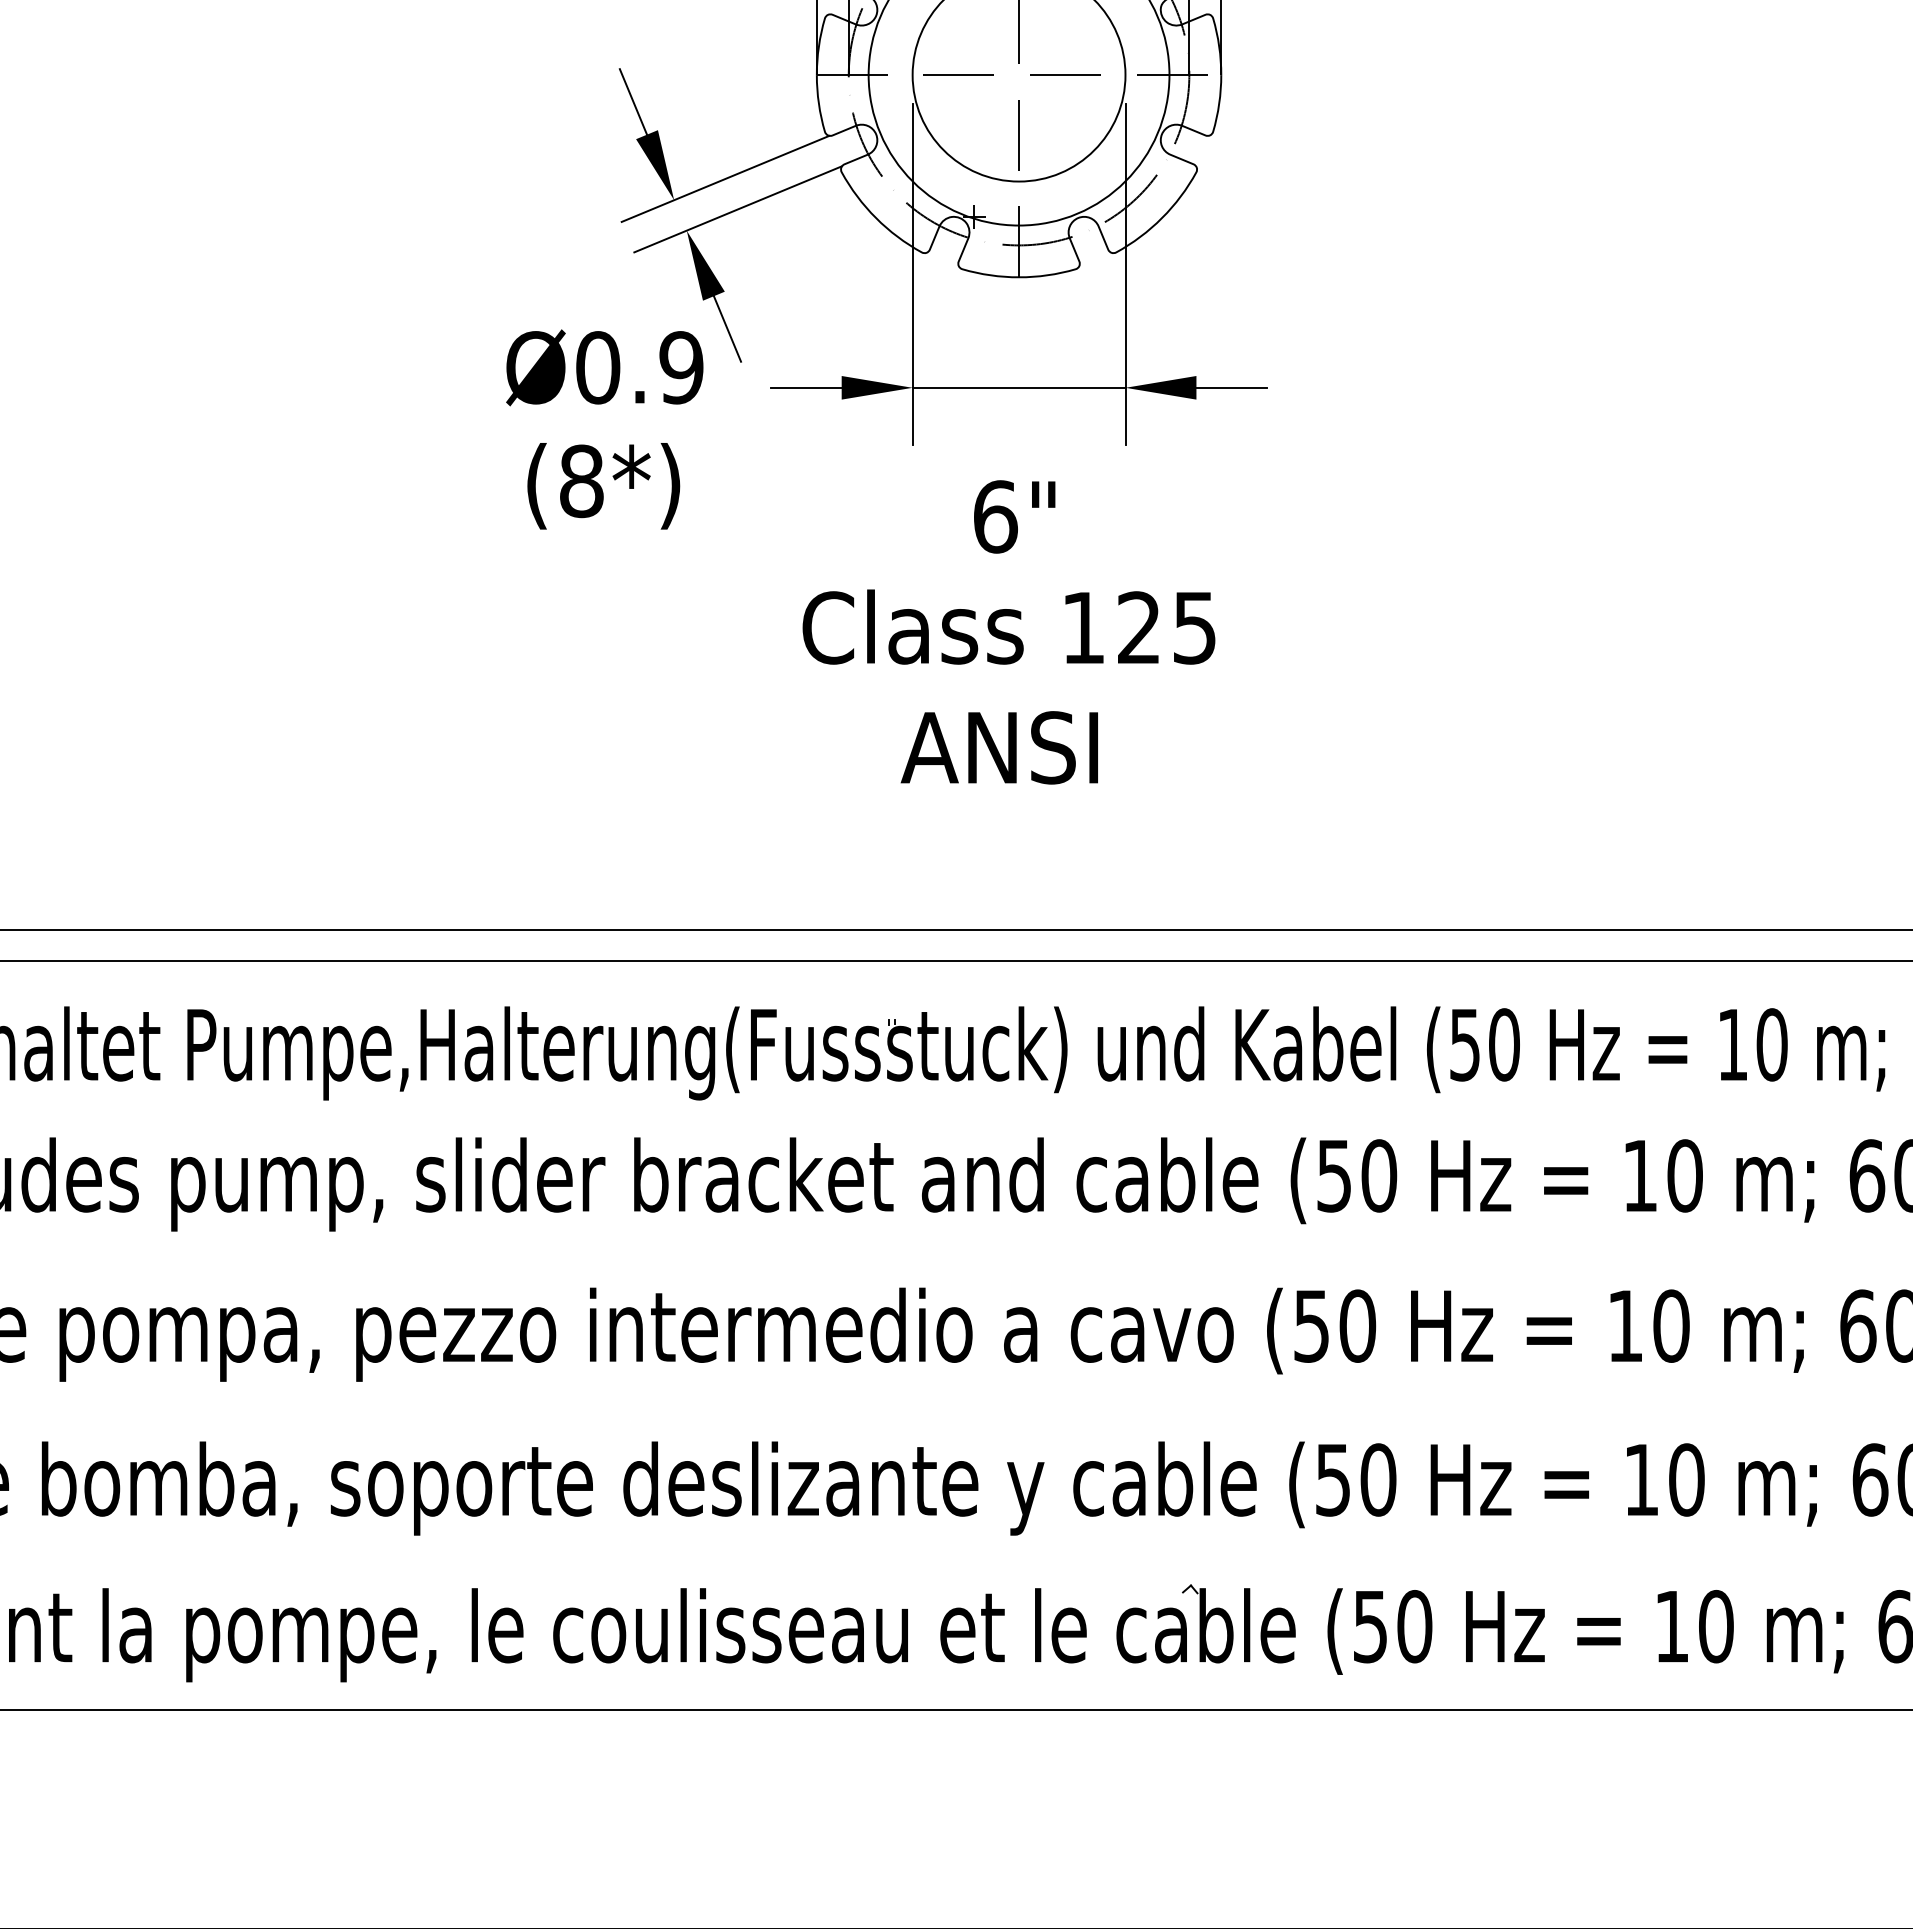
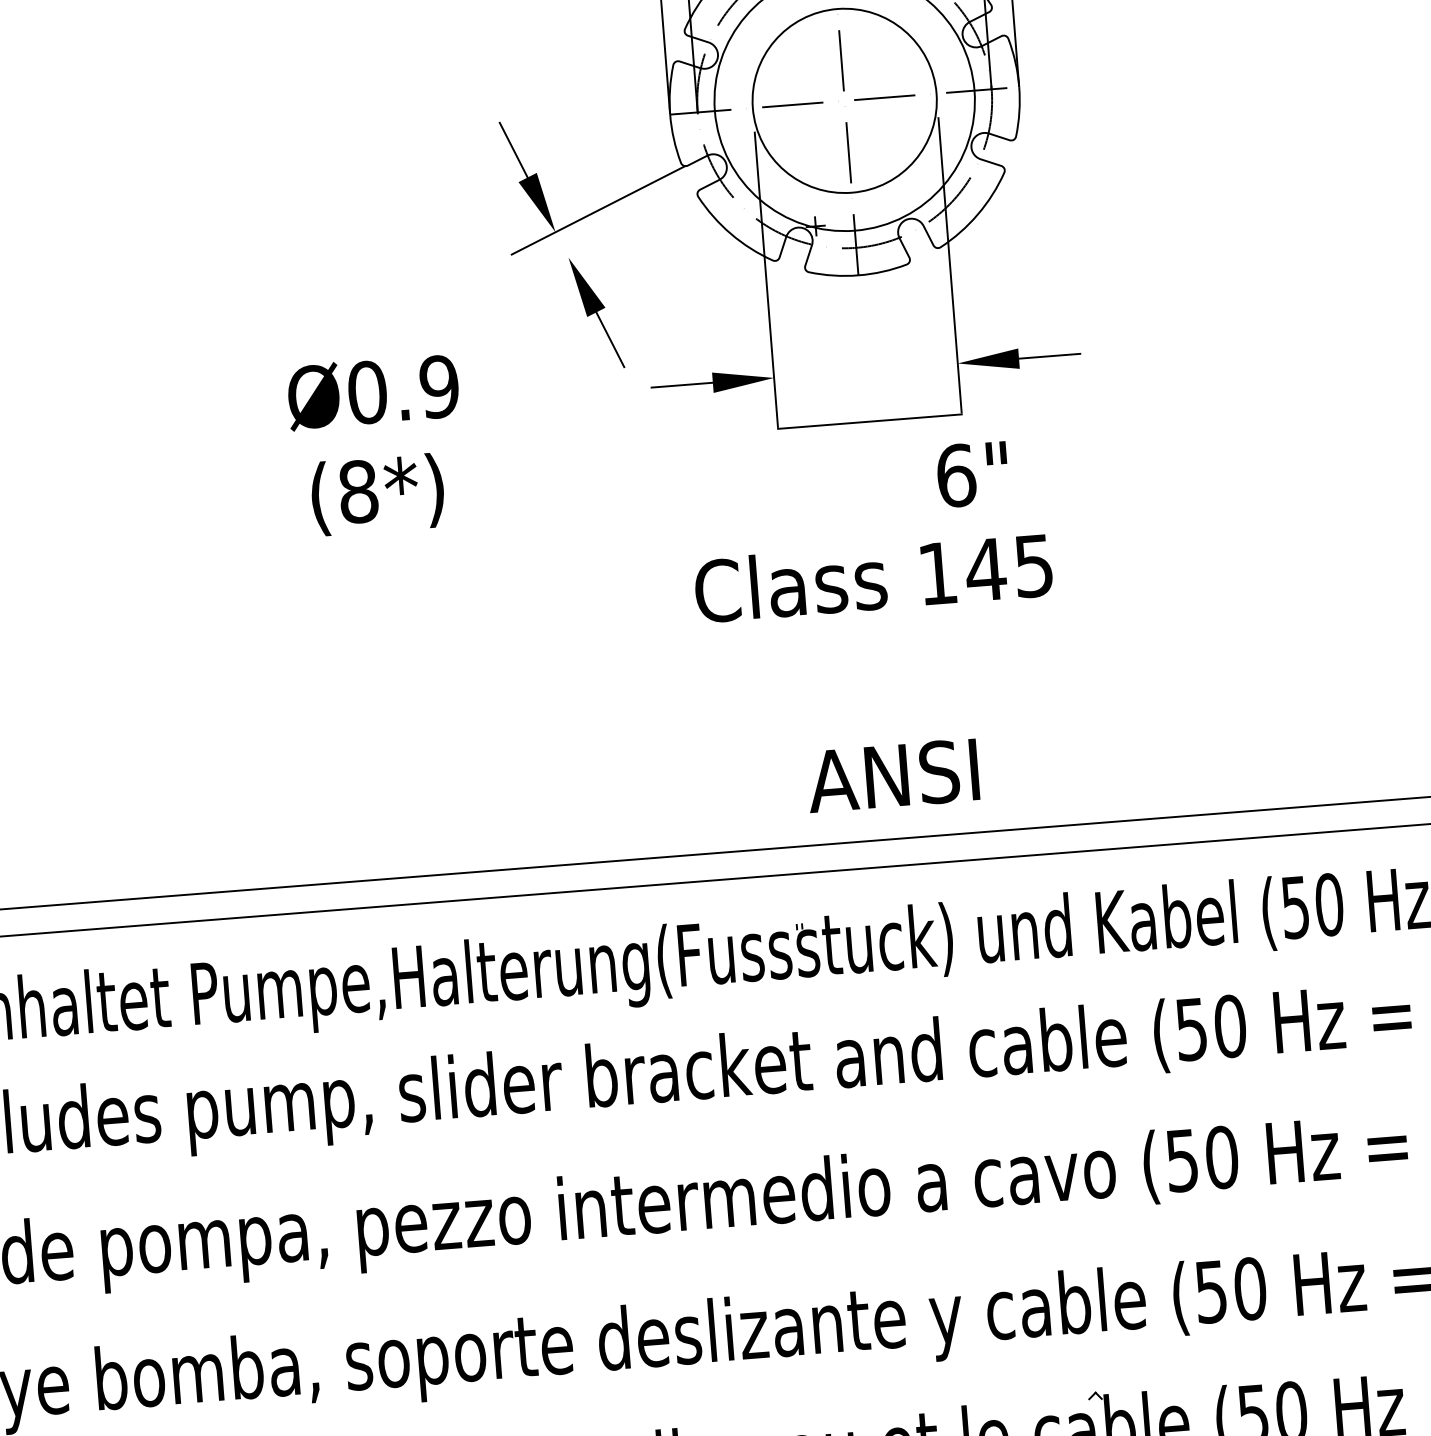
line: (737, 209) -> (610, 235), removed
text: (604, 367) -> (373, 391), moved
line: (1018, 387) -> (869, 421), moved
text: (603, 486) -> (377, 494), moved
text: (1014, 516) -> (972, 474), moved
text: (1138, 627) -> (985, 569), 125 -> 145
text: (998, 747) -> (892, 775), moved

